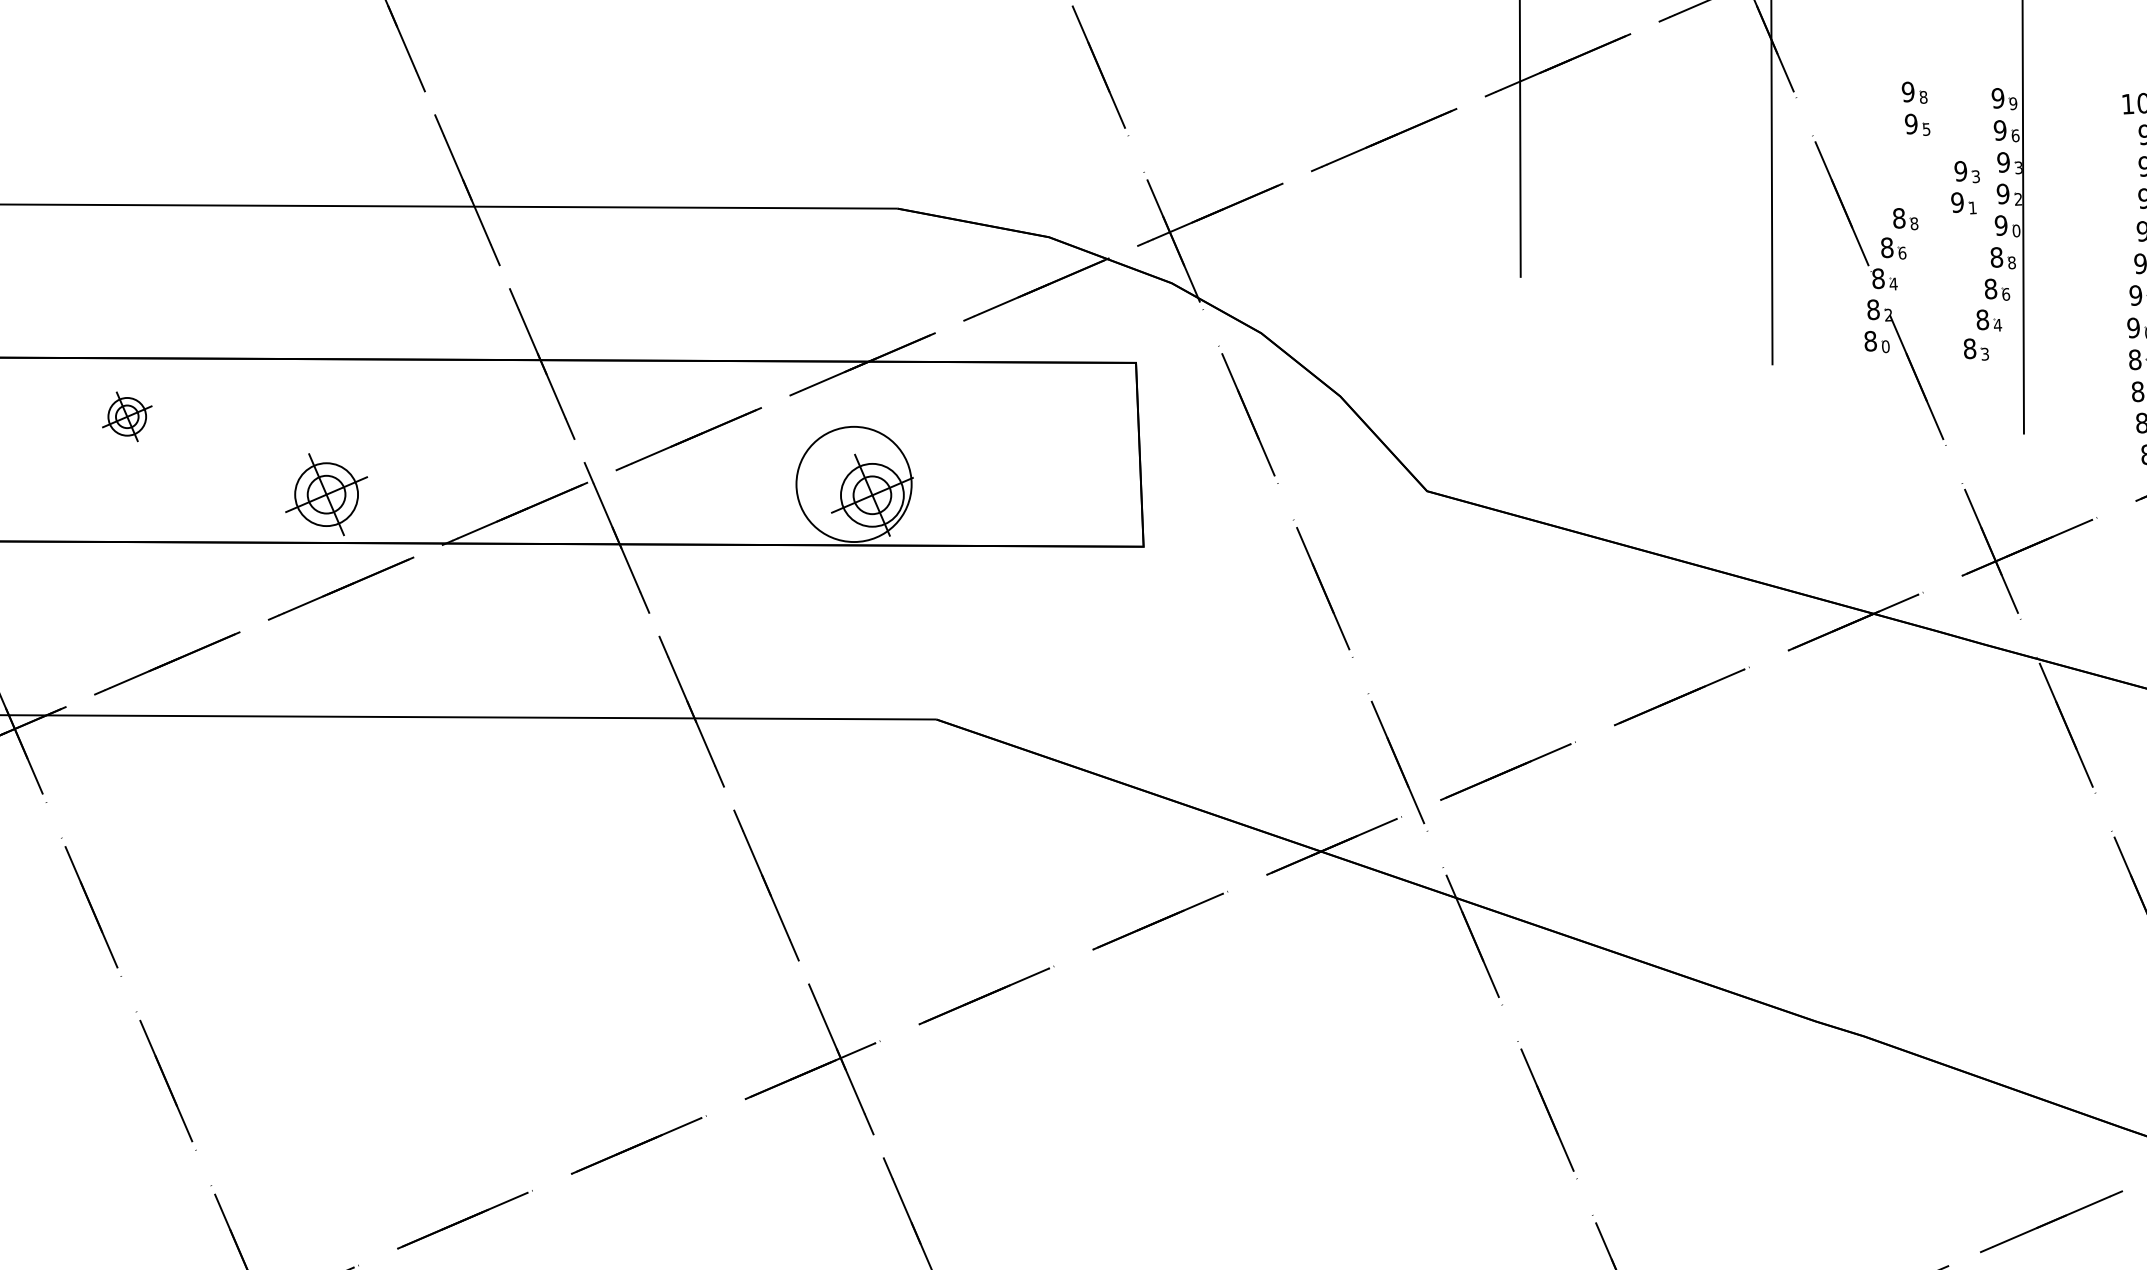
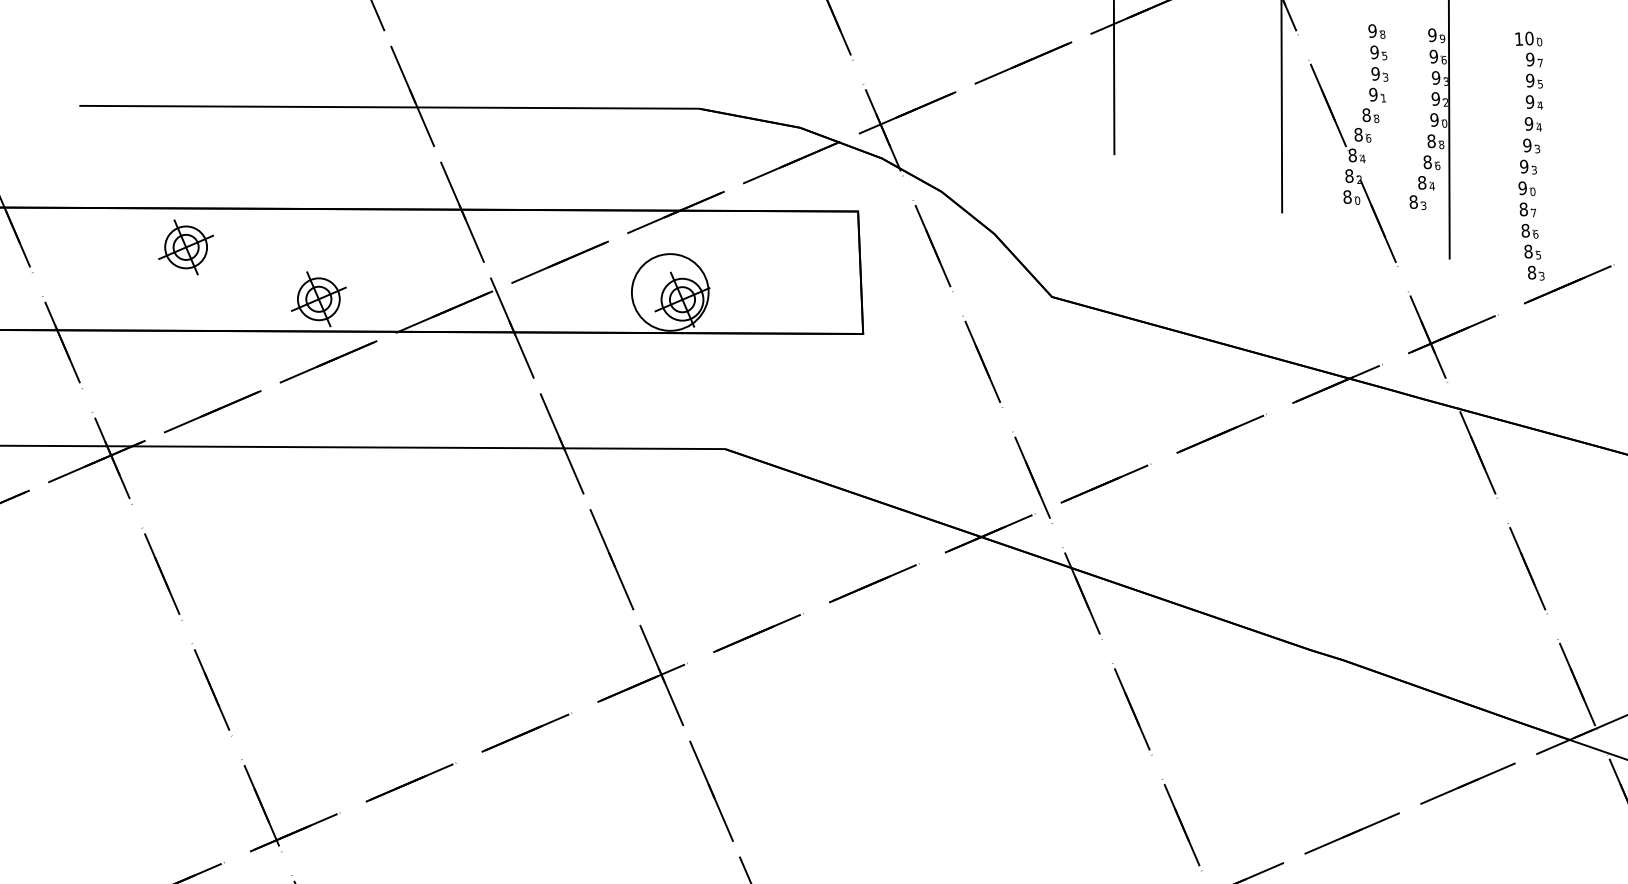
part: (1965, 187) -> (1378, 84), moved
part: (126, 416) -> (185, 247), size x1.67

